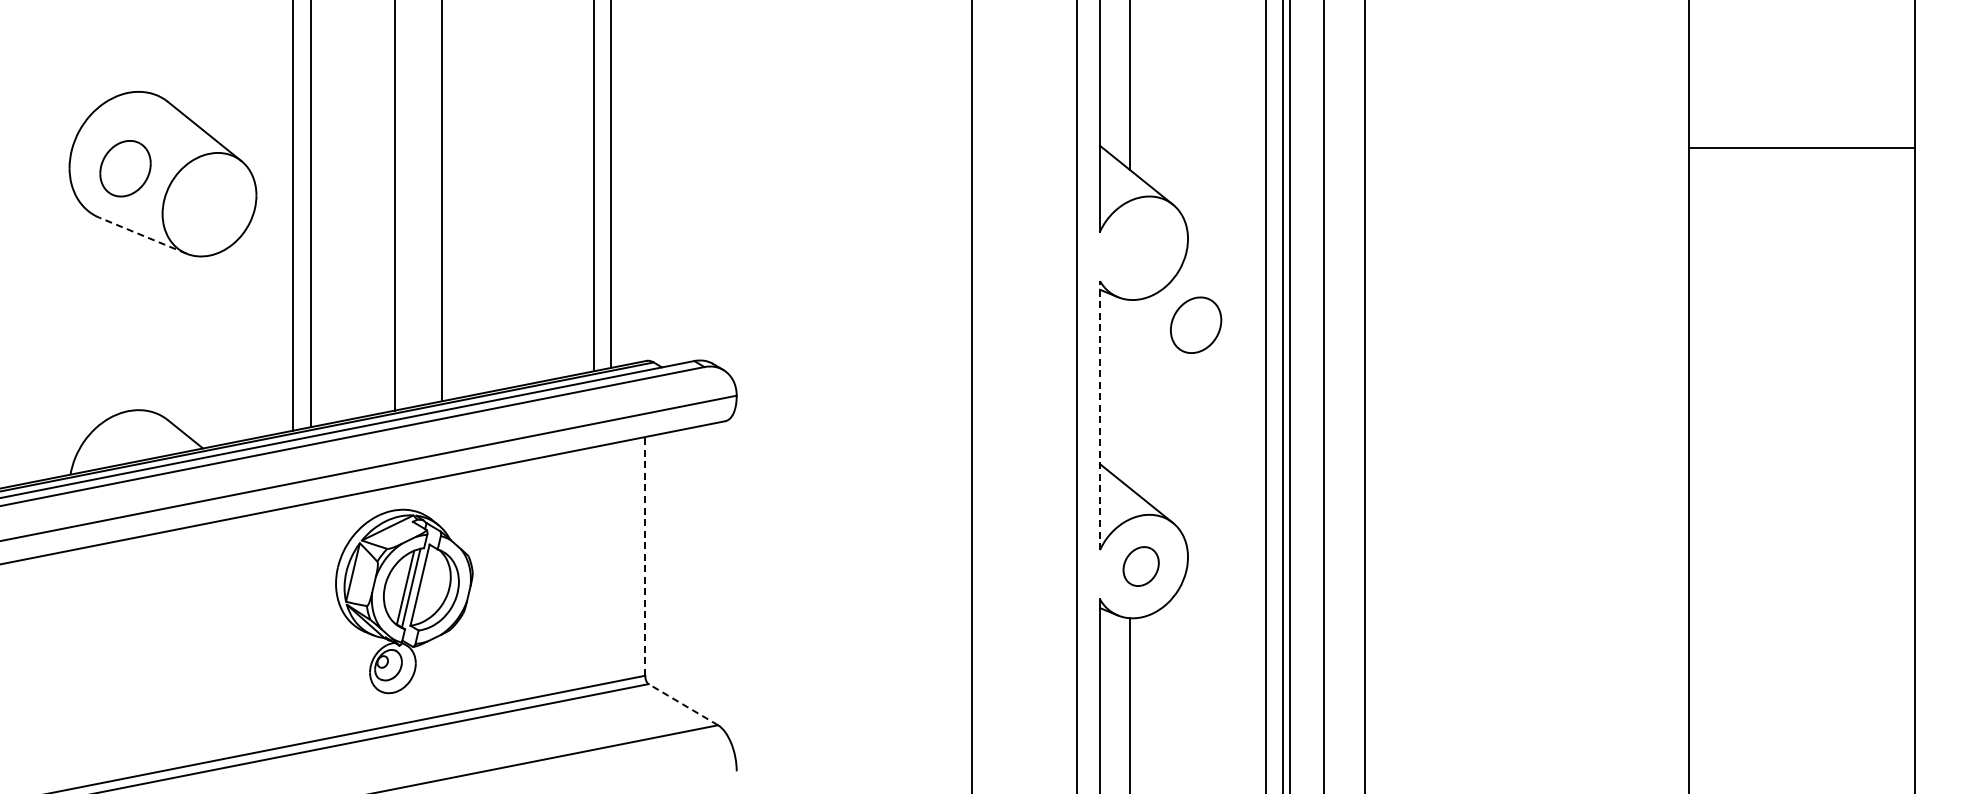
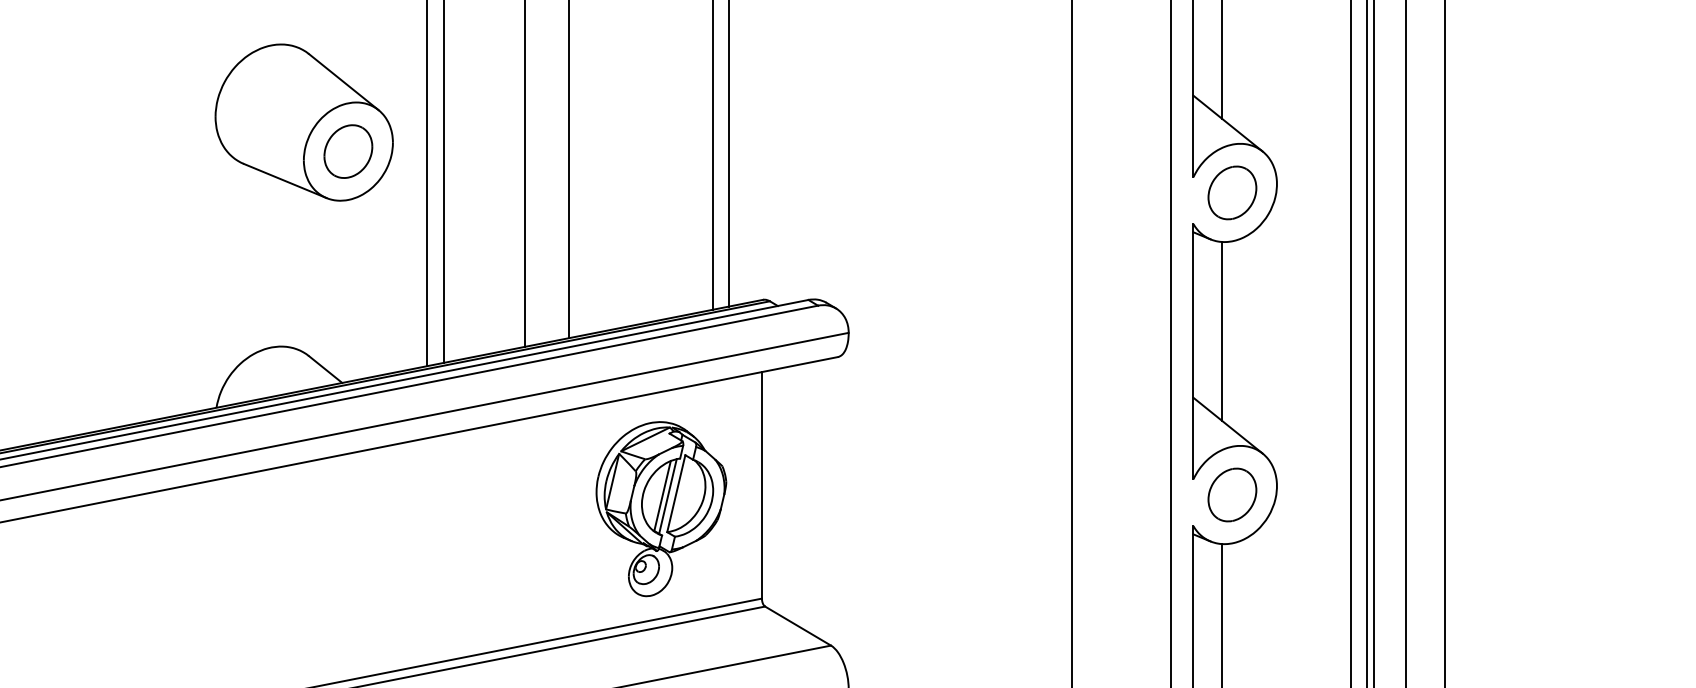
part: (125, 168) -> (348, 151), moved
line: (142, 235) -> (284, 180), dashed -> solid
part: (1196, 324) -> (1232, 192), moved
line: (1130, 393) -> (1222, 330), added
line: (1100, 415) -> (1193, 351), dashed -> solid
line: (645, 555) -> (762, 484), dashed -> solid
part: (1141, 566) -> (1232, 494), size x1.43
part: (404, 601) -> (661, 509), moved
line: (682, 704) -> (797, 625), dashed -> solid

